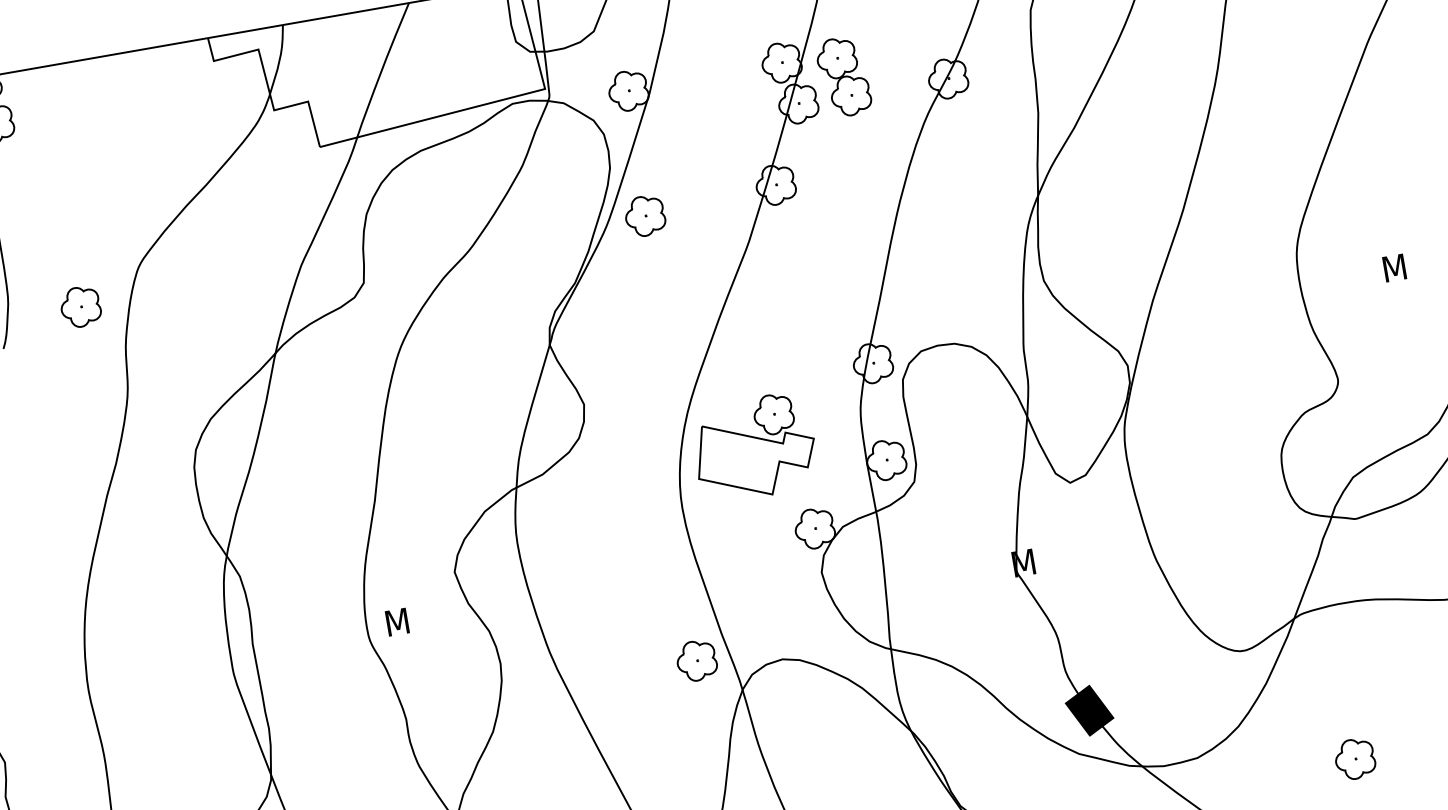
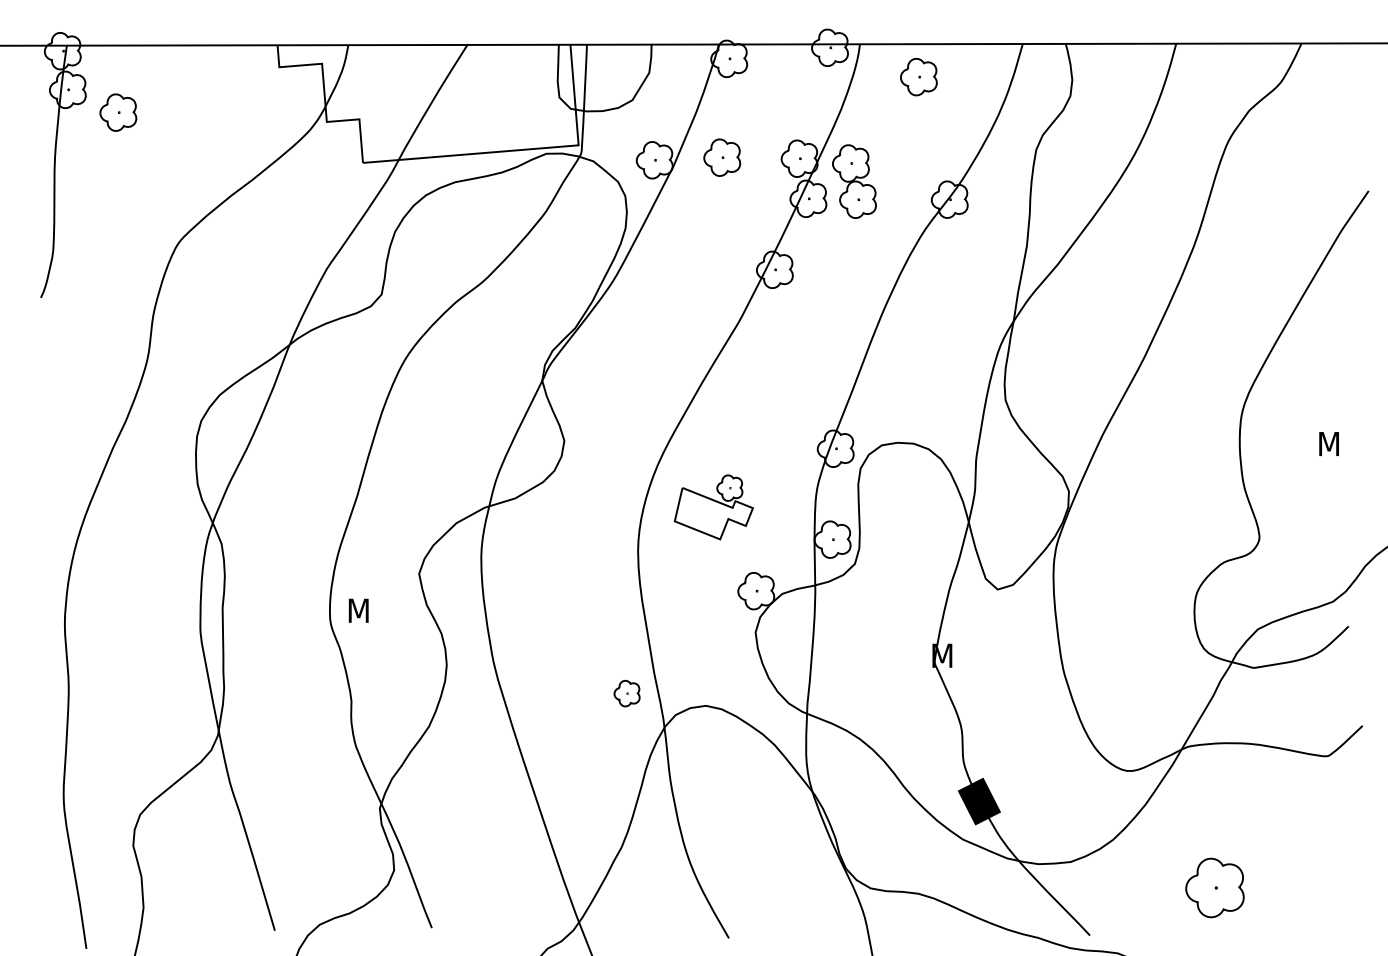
part: (645, 215) -> (722, 157), moved
part: (80, 306) -> (118, 112), moved
part: (754, 447) -> (713, 507), size x0.7
part: (696, 660) -> (626, 693), size x0.7
part: (1355, 758) -> (1215, 887), size x1.6

